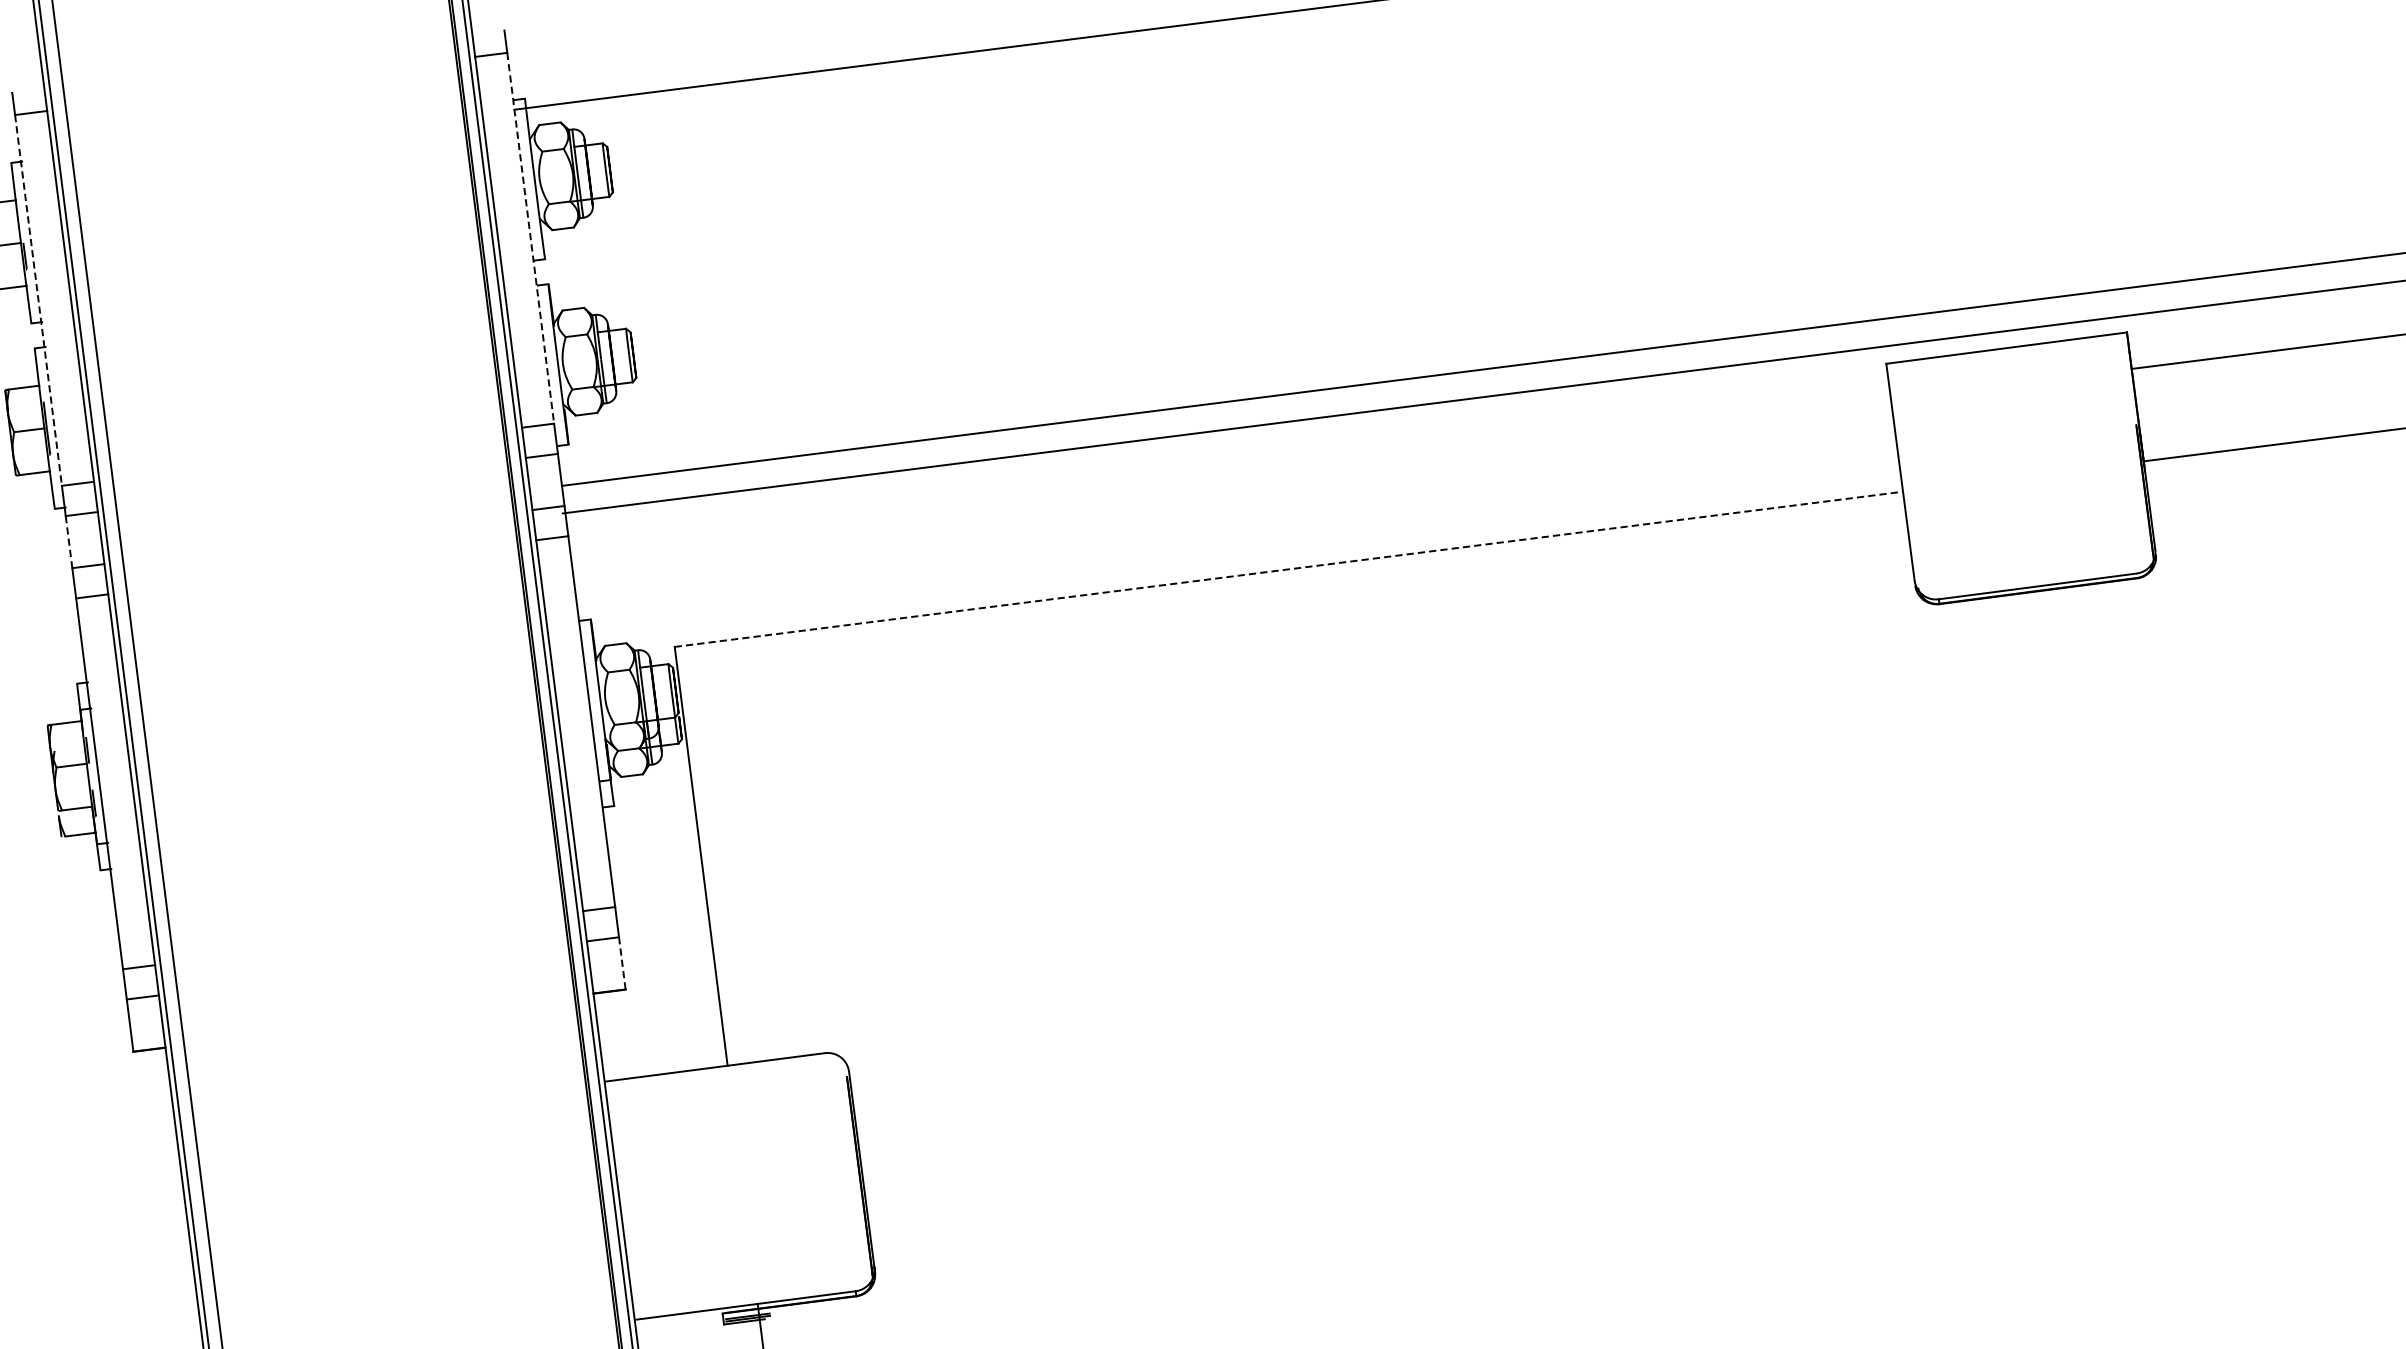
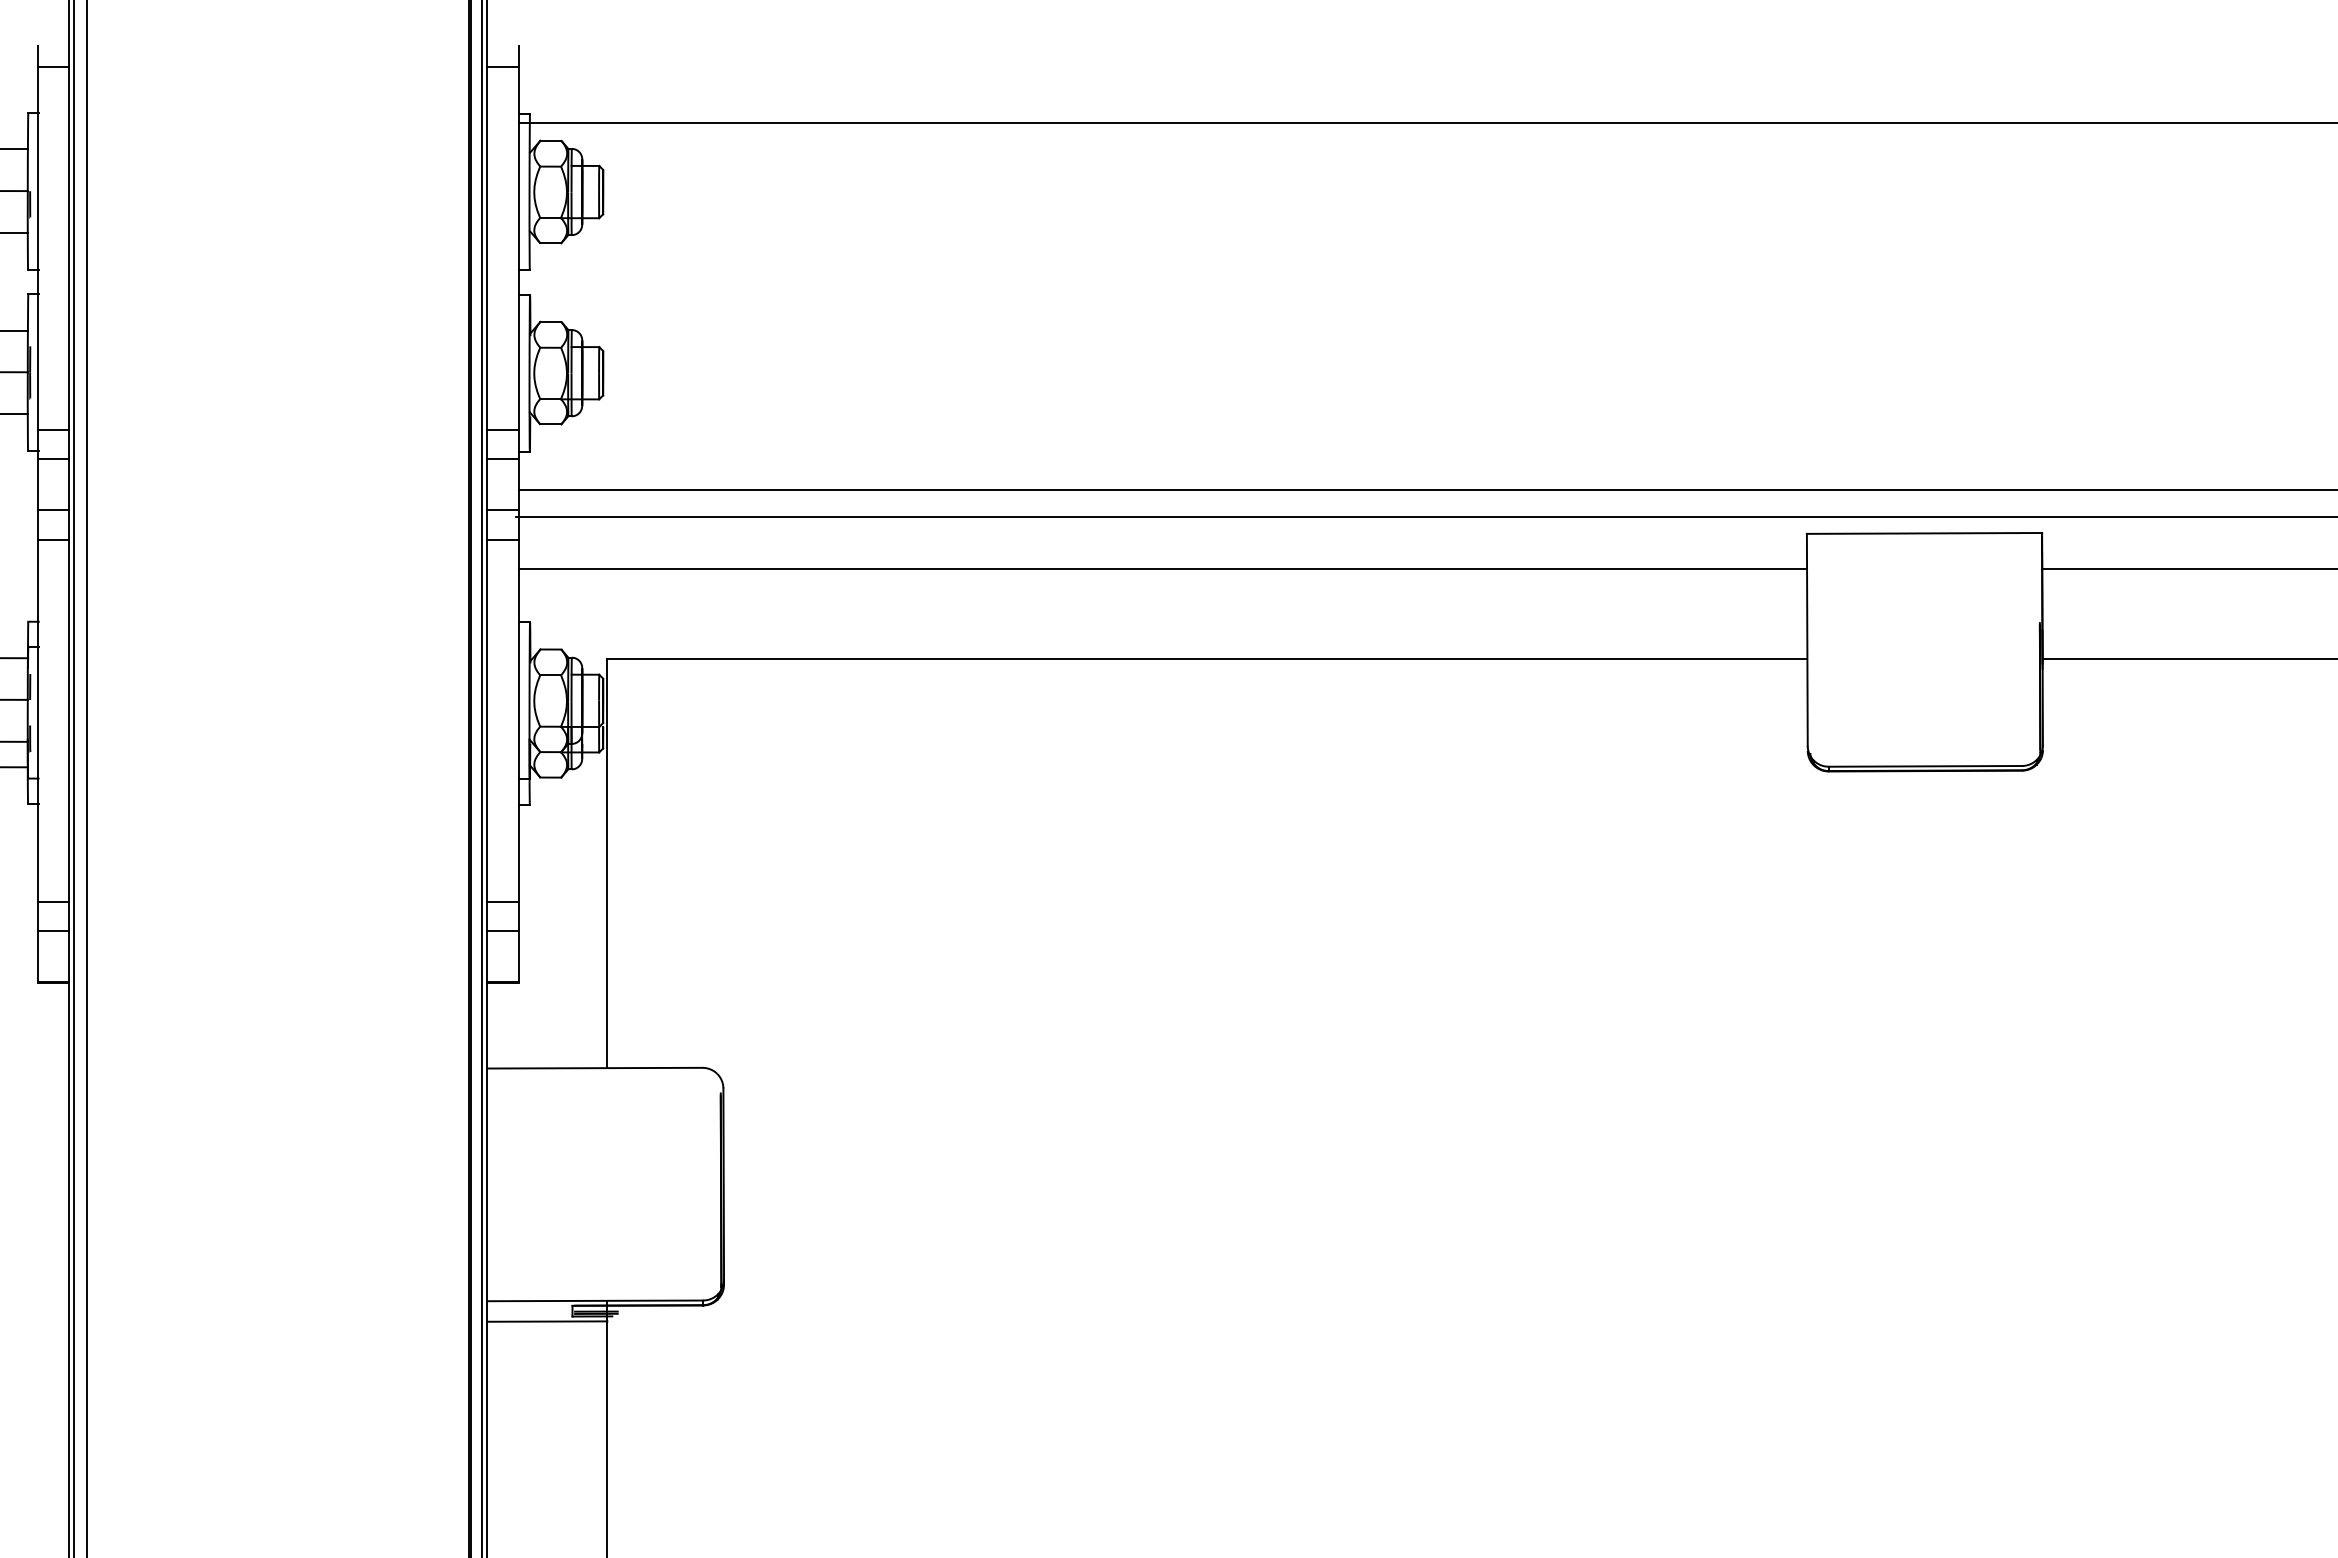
line: (530, 238) -> (518, 248), dashed -> solid
line: (38, 300) -> (37, 248), dashed -> solid
line: (1231, 482) -> (1162, 568), added
line: (68, 543) -> (37, 485), dashed -> solid
line: (1288, 568) -> (1207, 658), dashed -> solid
line: (622, 962) -> (518, 956), dashed -> solid
line: (699, 1332) -> (547, 1321), added

